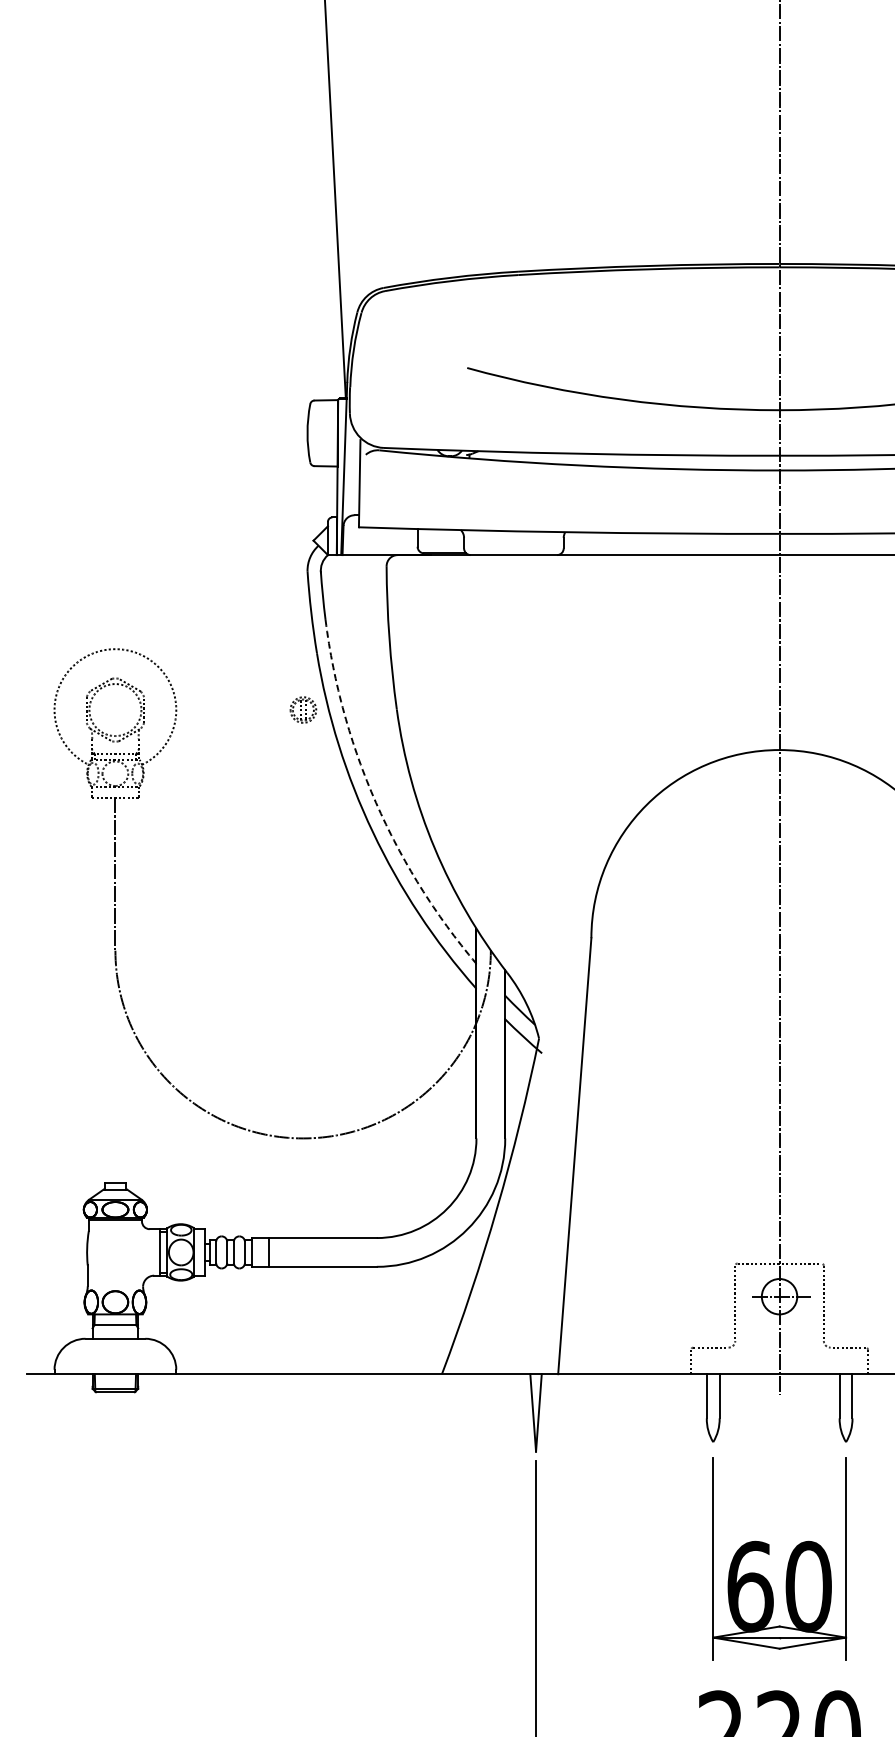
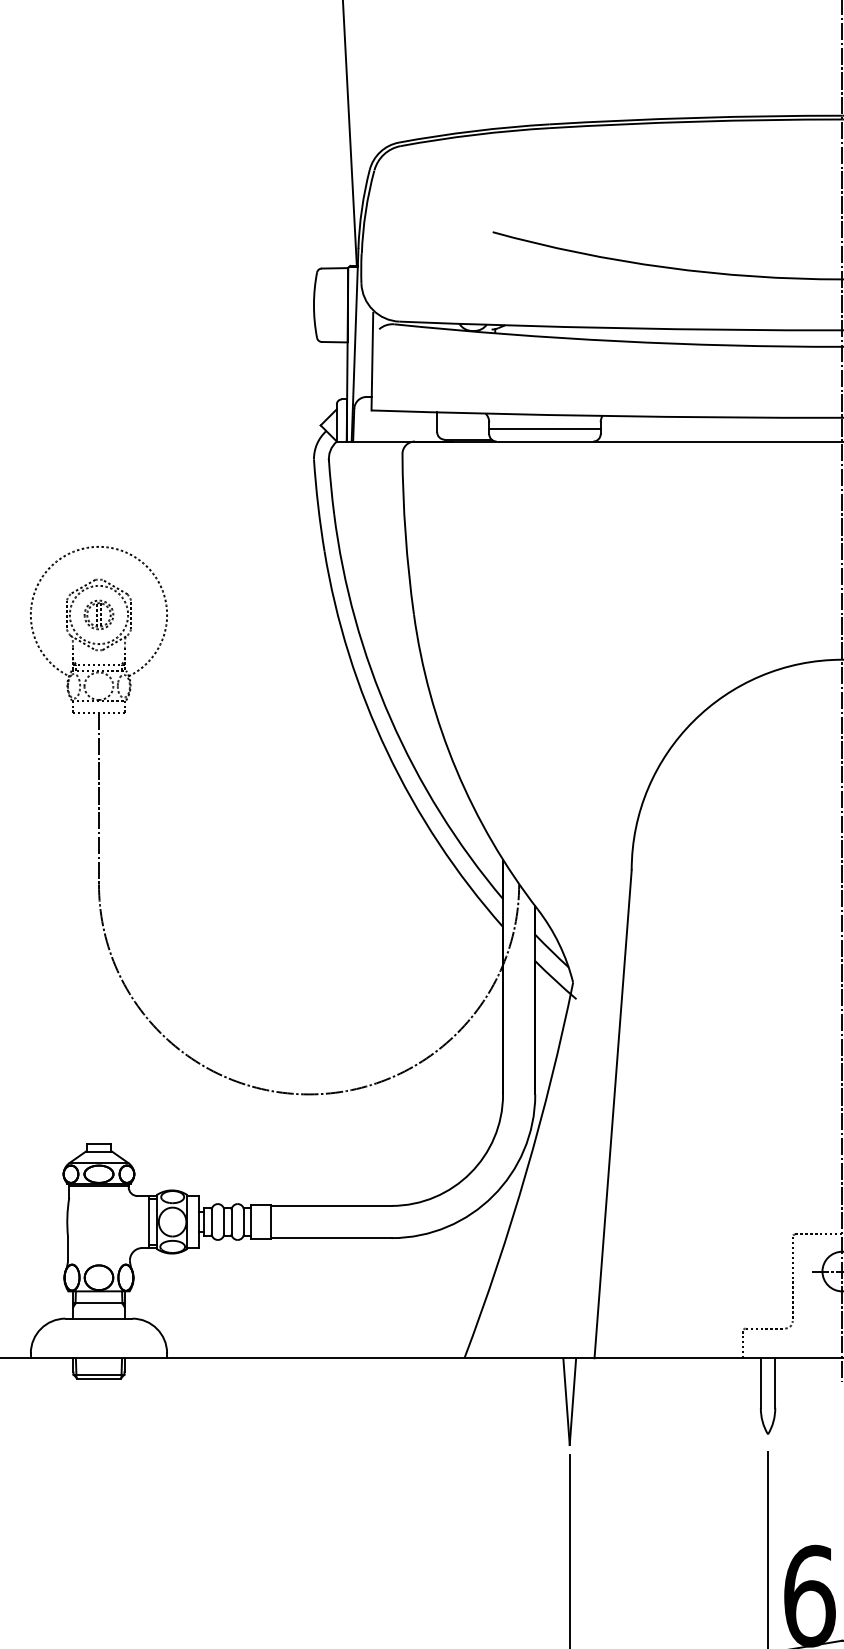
line: (513, 544) -> (544, 429), added
part: (303, 709) -> (99, 614), moved
arc: (376, 802) -> (391, 718), dashed -> solid

